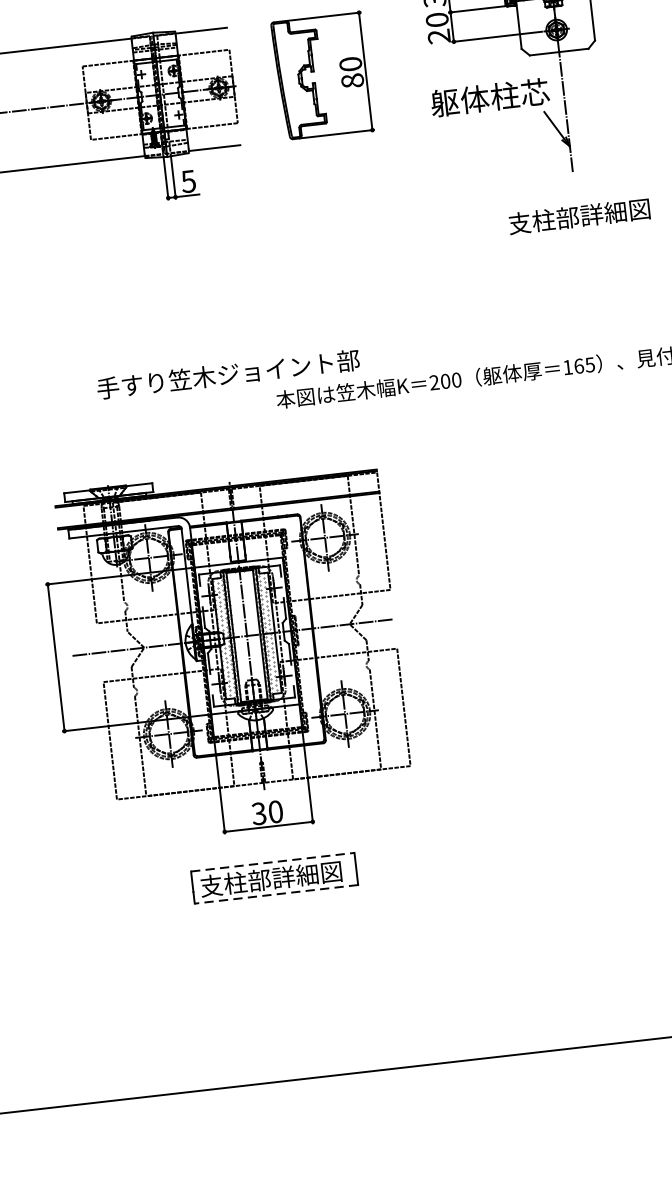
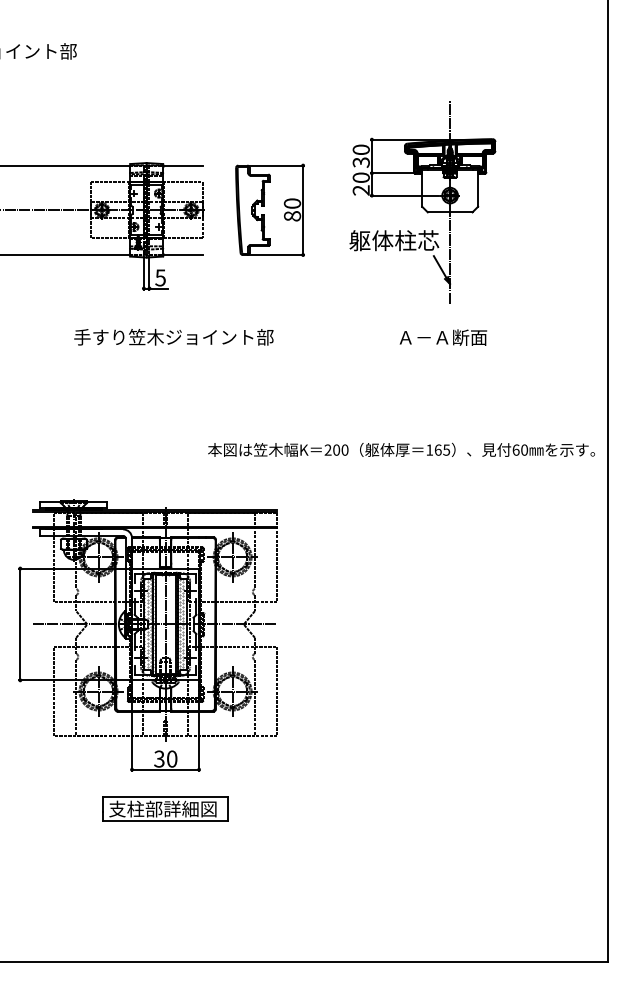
text: (578, 216) -> (450, 337), 支柱部詳細図 -> Ａ－Ａ断面
text: (227, 373) -> (173, 336), moved
line: (273, 861) -> (166, 796), dashed -> solid
line: (276, 894) -> (165, 821), dashed -> solid

